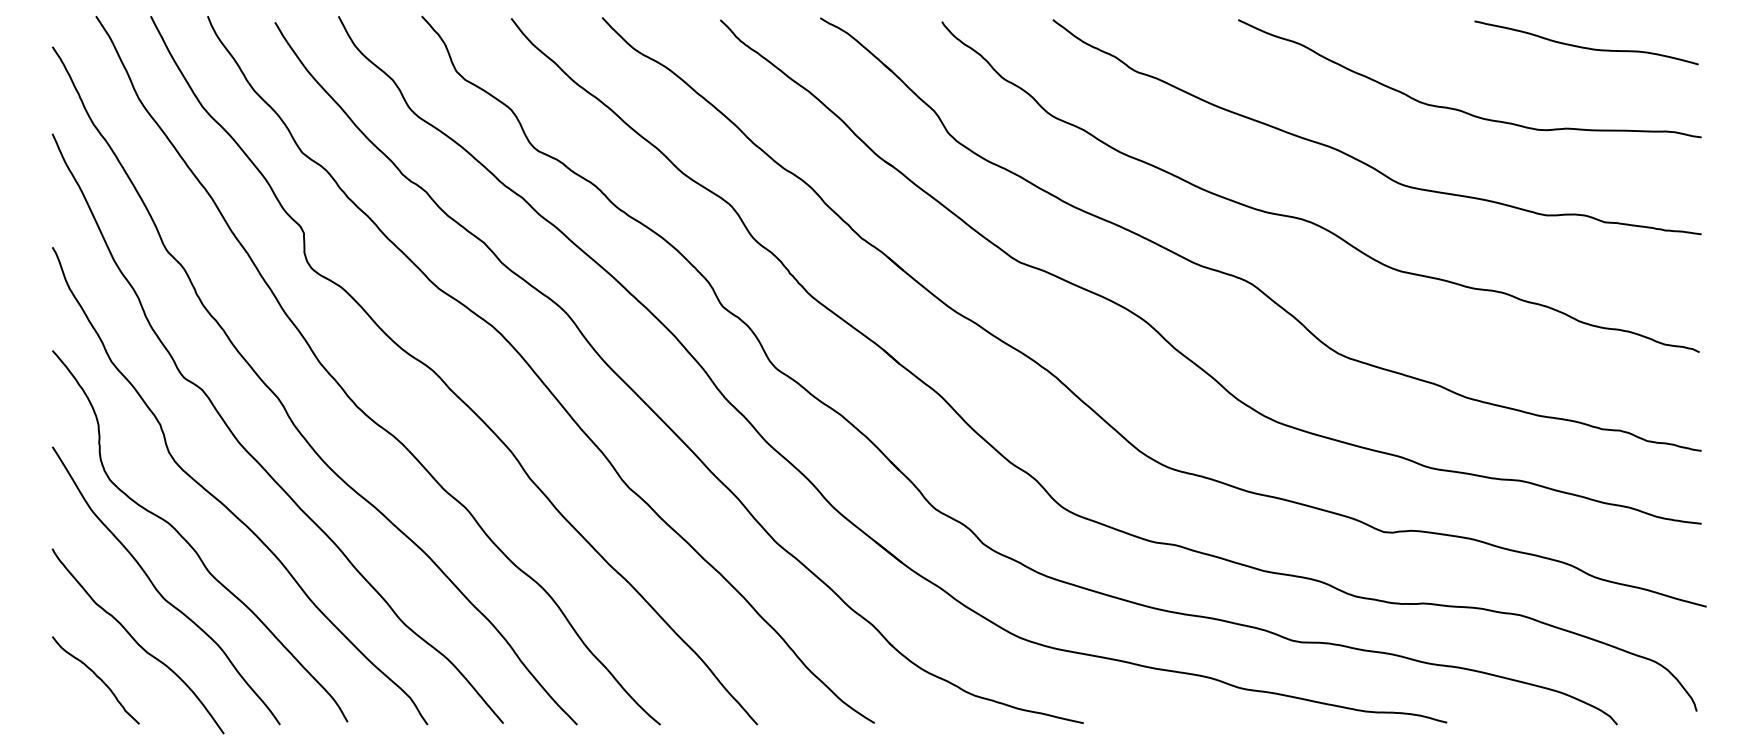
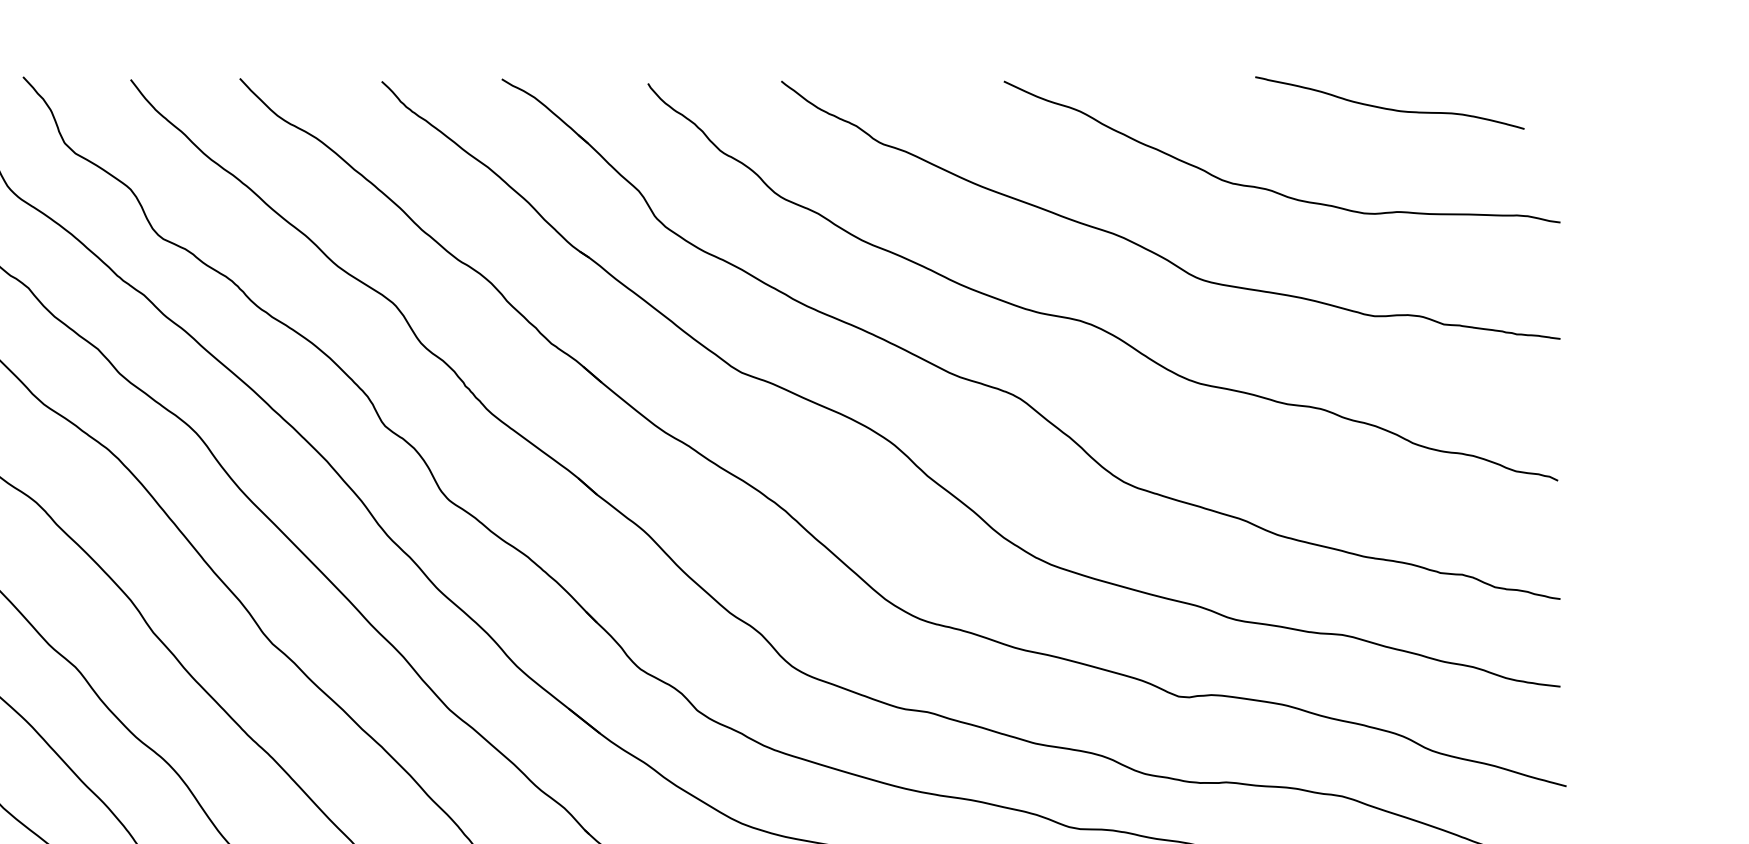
curve: (1583, 46) -> (1386, 107), moved

